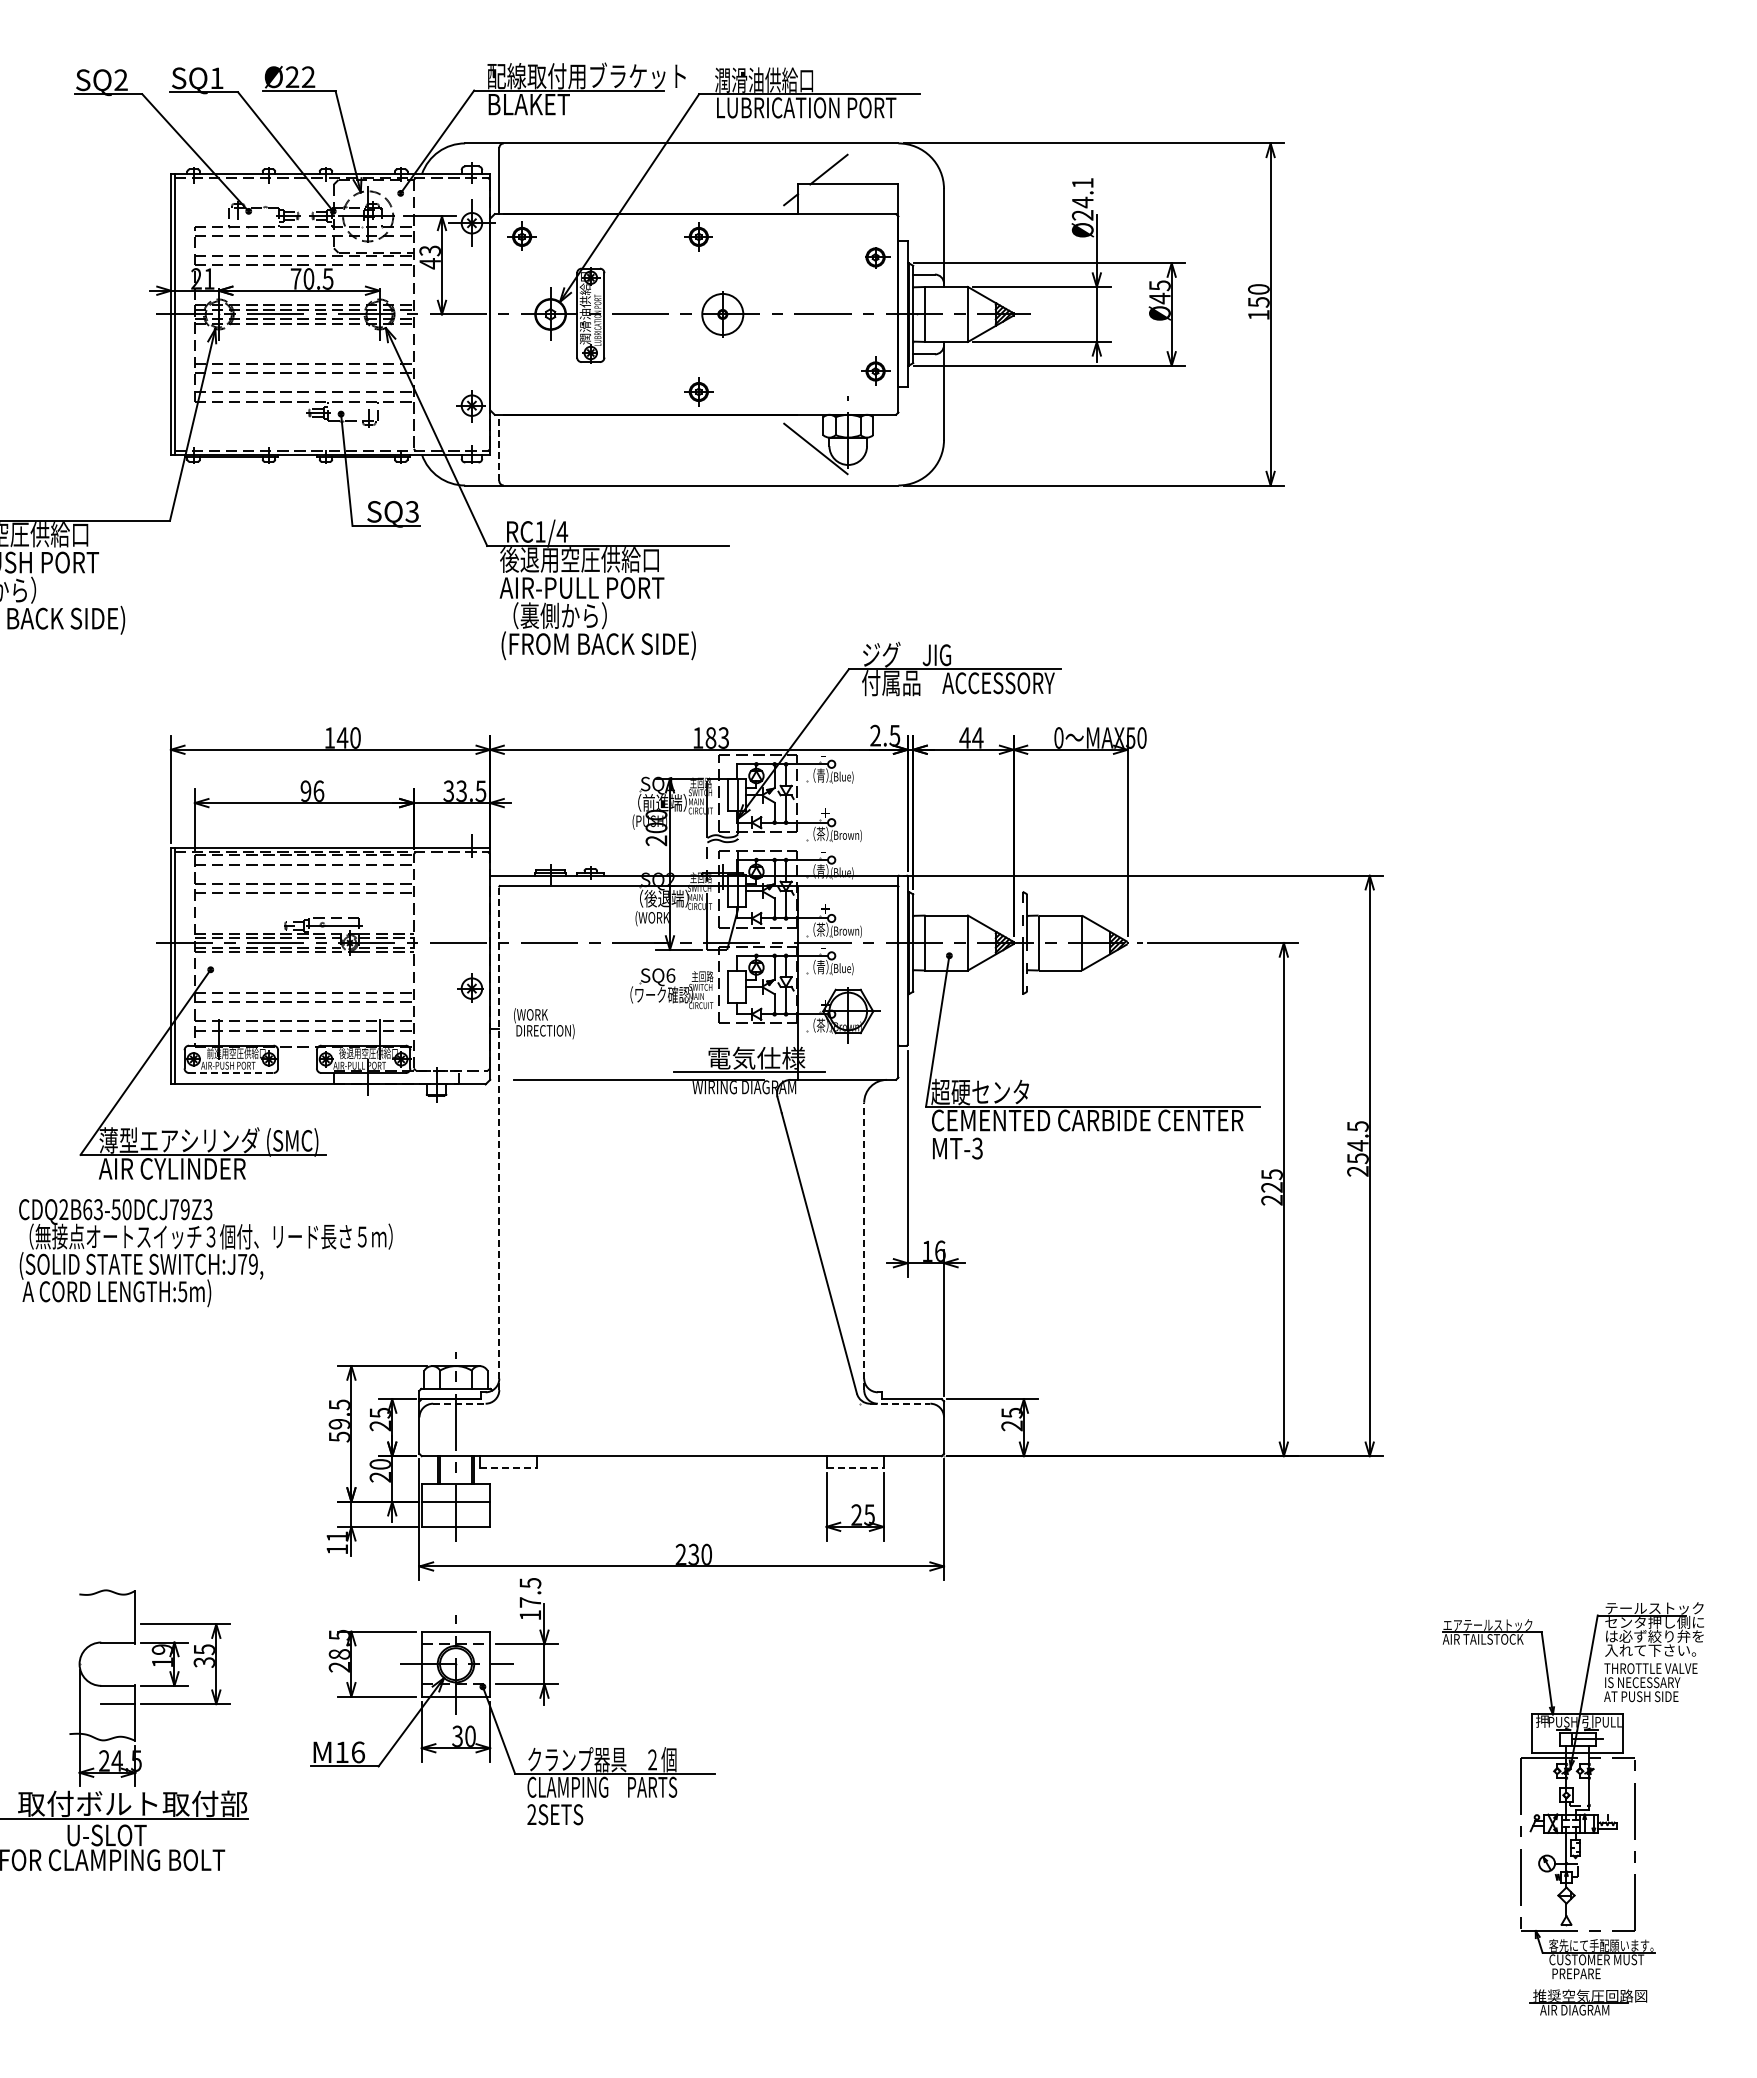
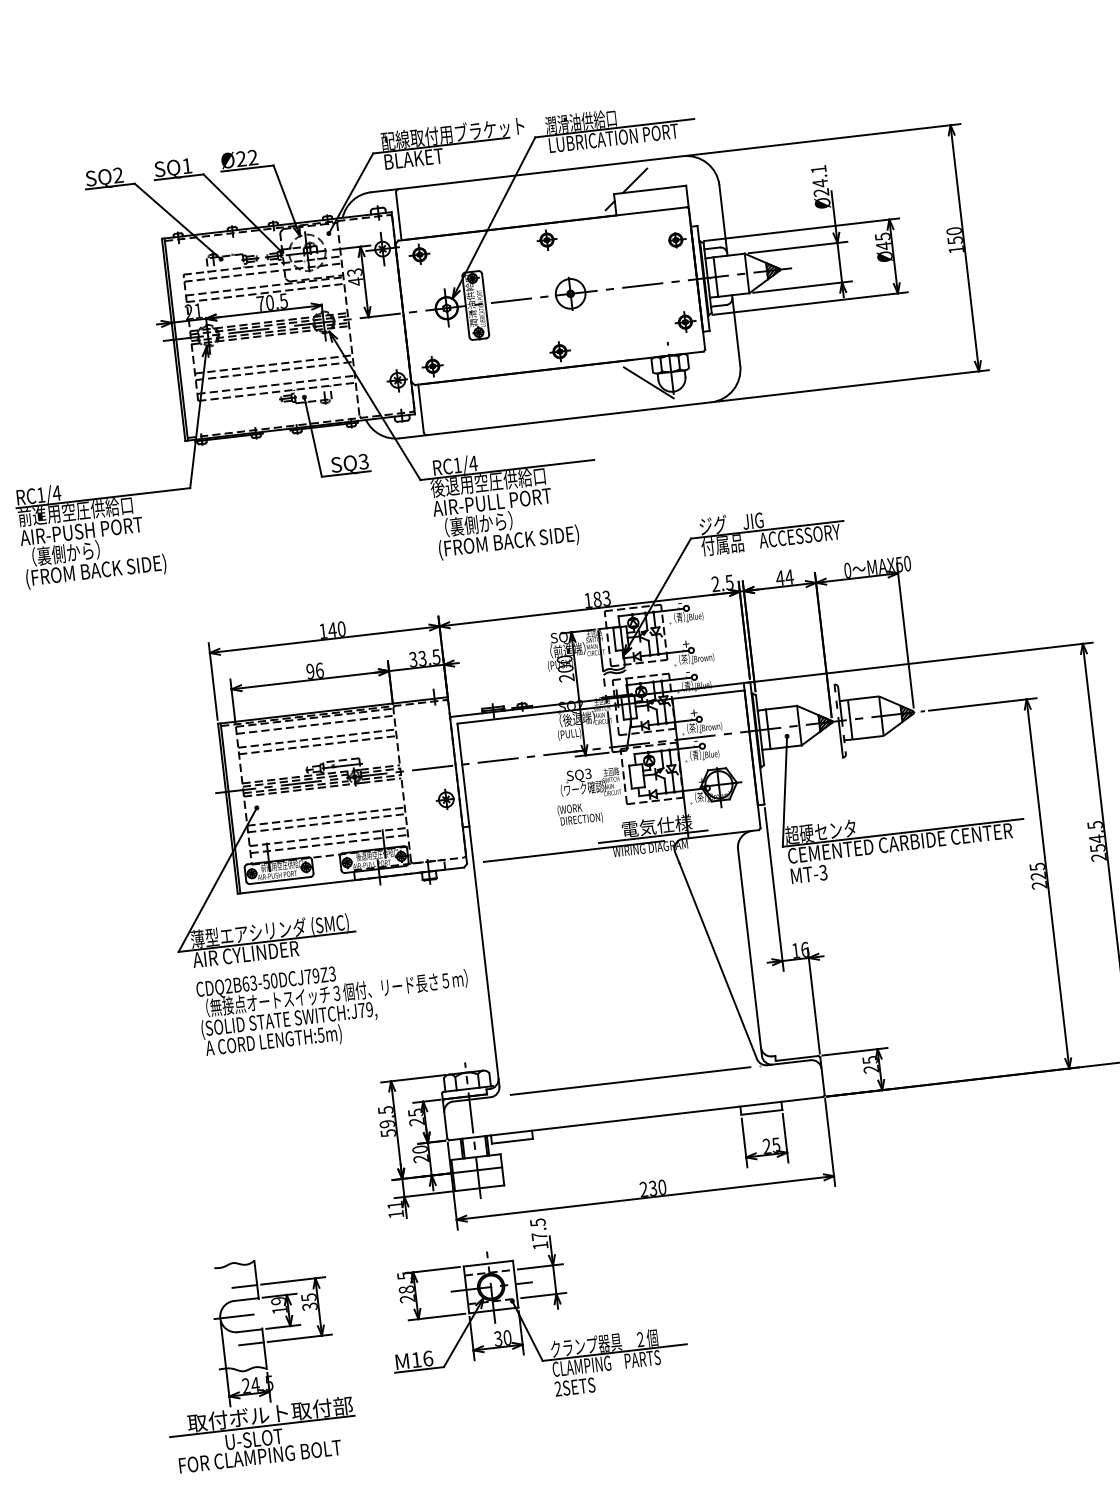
part: (521, 392) -> (432, 366), added
line: (499, 447) -> (421, 408), dashed -> solid
text: (653, 918) -> (571, 734), (WORK -> (PULL)
text: (670, 975) -> (588, 773), SQ6 -> SQ3
text: (544, 1023) -> (580, 814), moved
line: (231, 1073) -> (280, 880), dashed -> solid
line: (499, 1138) -> (478, 905), dashed -> solid
line: (864, 1246) -> (750, 952), dashed -> solid
text: (205, 1253) -> (334, 1005), moved
line: (459, 1403) -> (471, 1099), dashed -> solid
line: (679, 1403) -> (630, 1080), added
line: (900, 1403) -> (789, 1062), dashed -> solid
line: (508, 1467) -> (512, 1141), dashed -> solid
line: (855, 1467) -> (762, 1112), dashed -> solid
line: (118, 1624) -> (244, 1286), added
line: (94, 1664) -> (231, 1317), added

